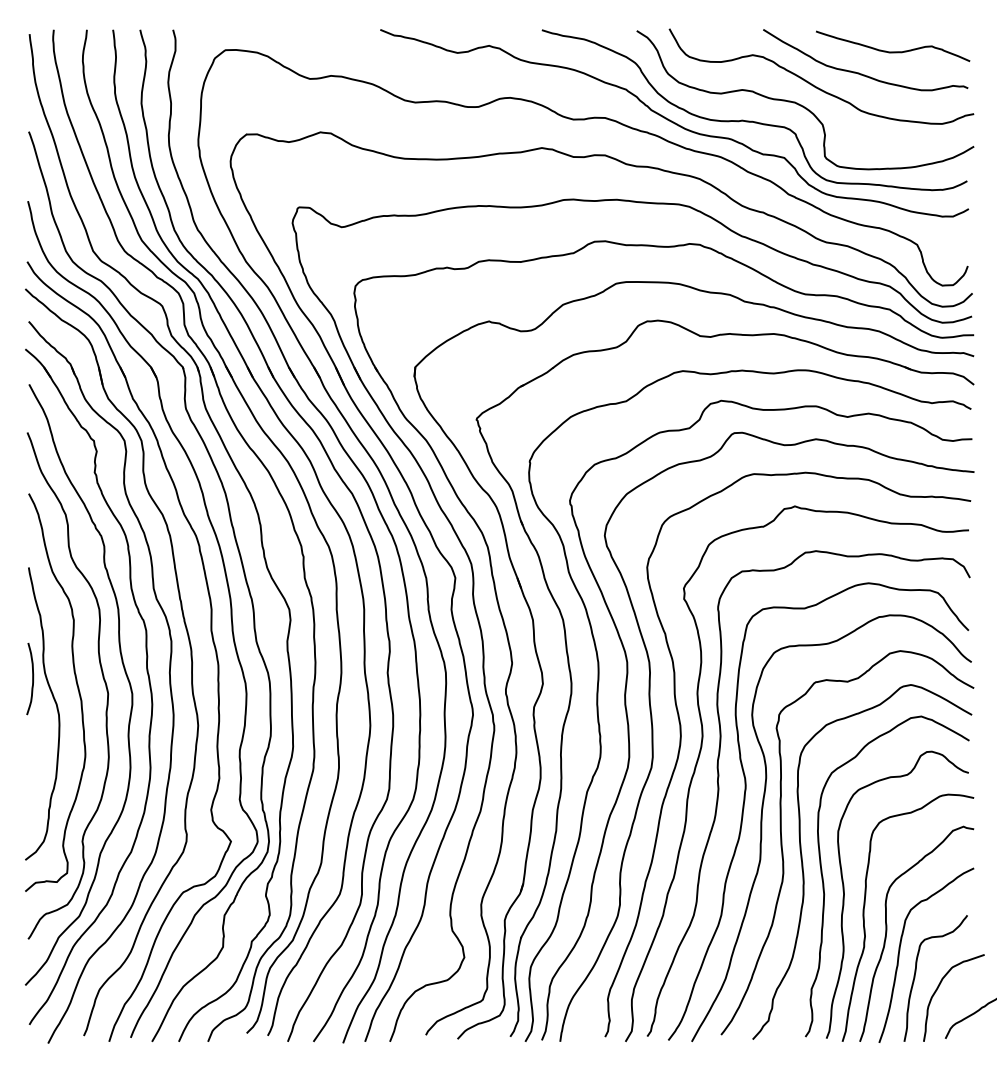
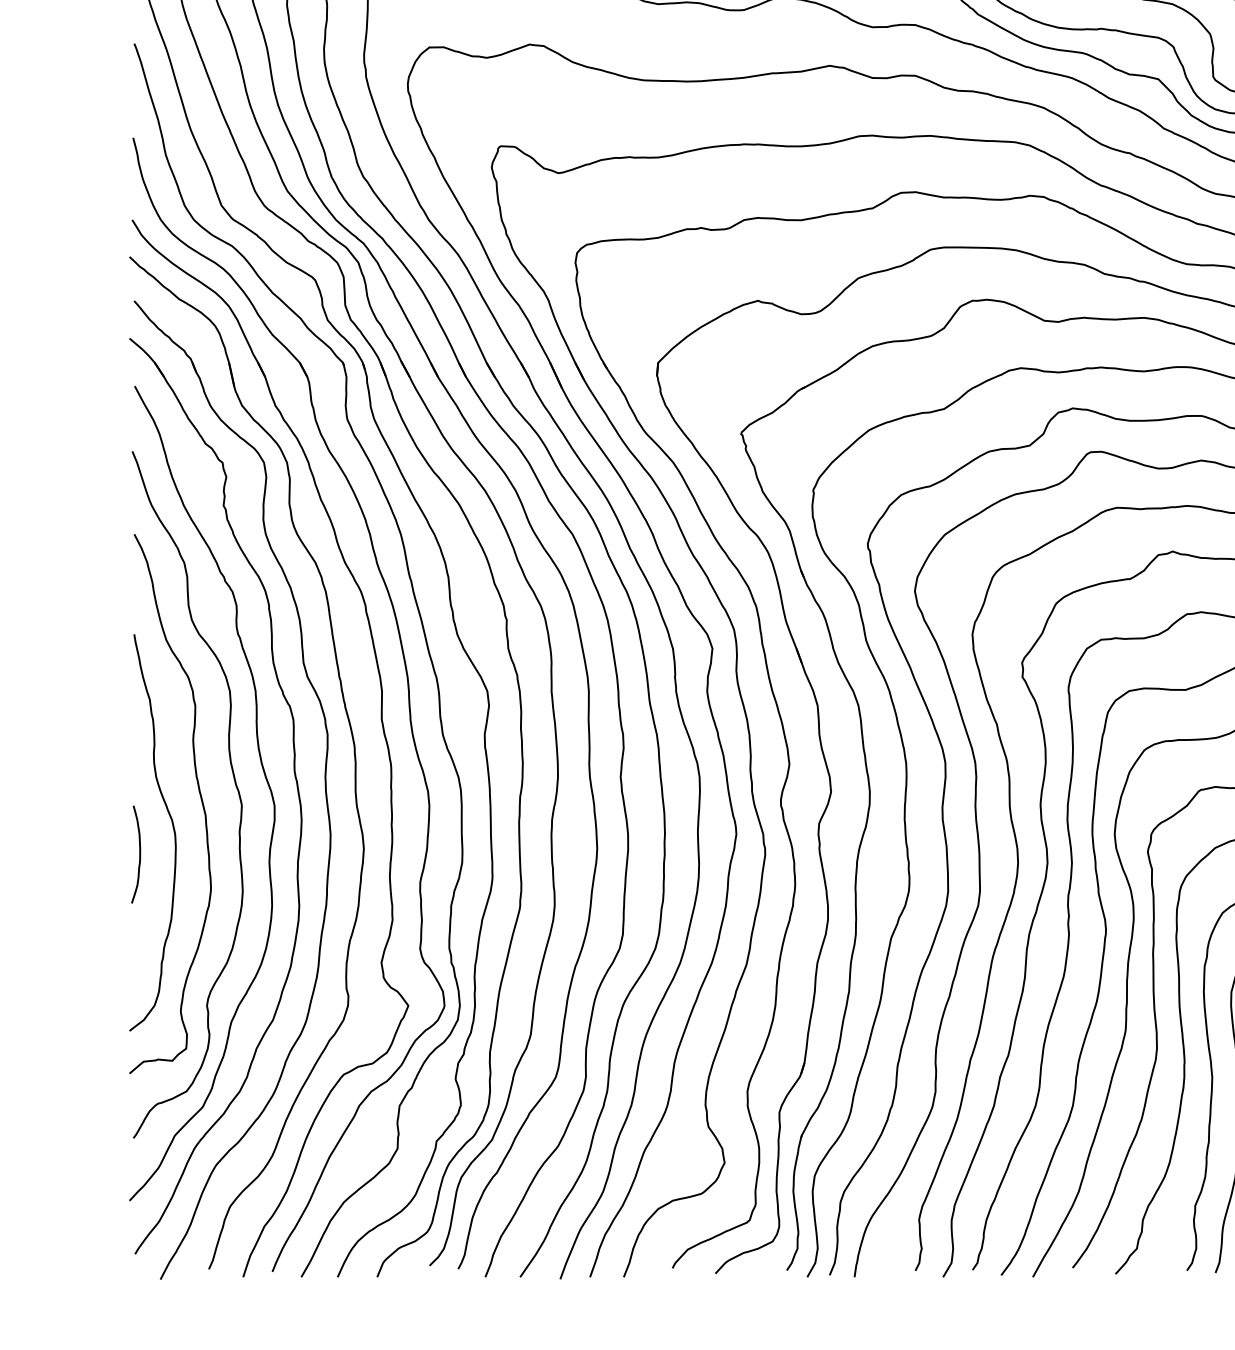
curve: (32, 679) -> (139, 855), moved

